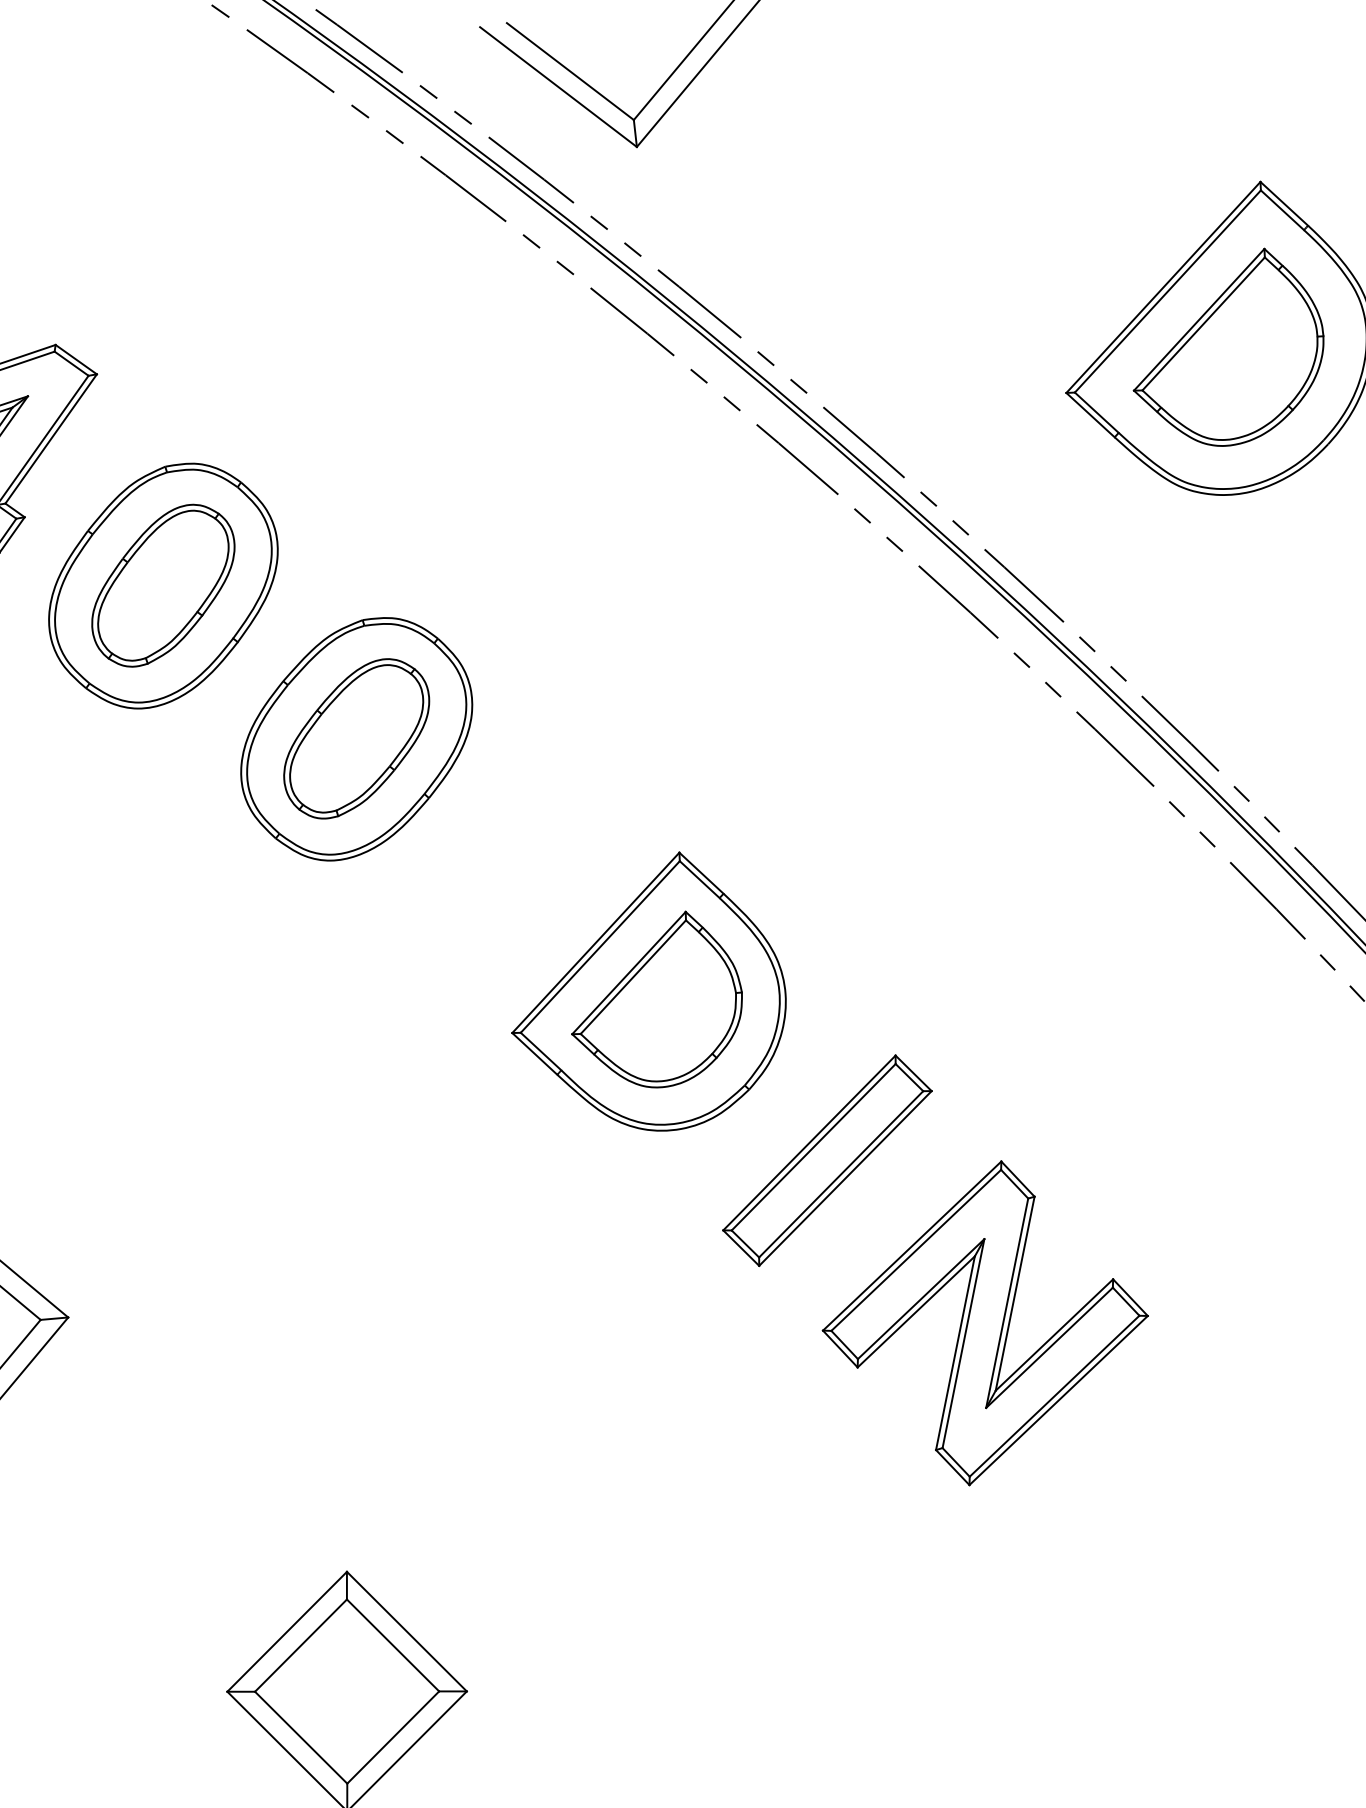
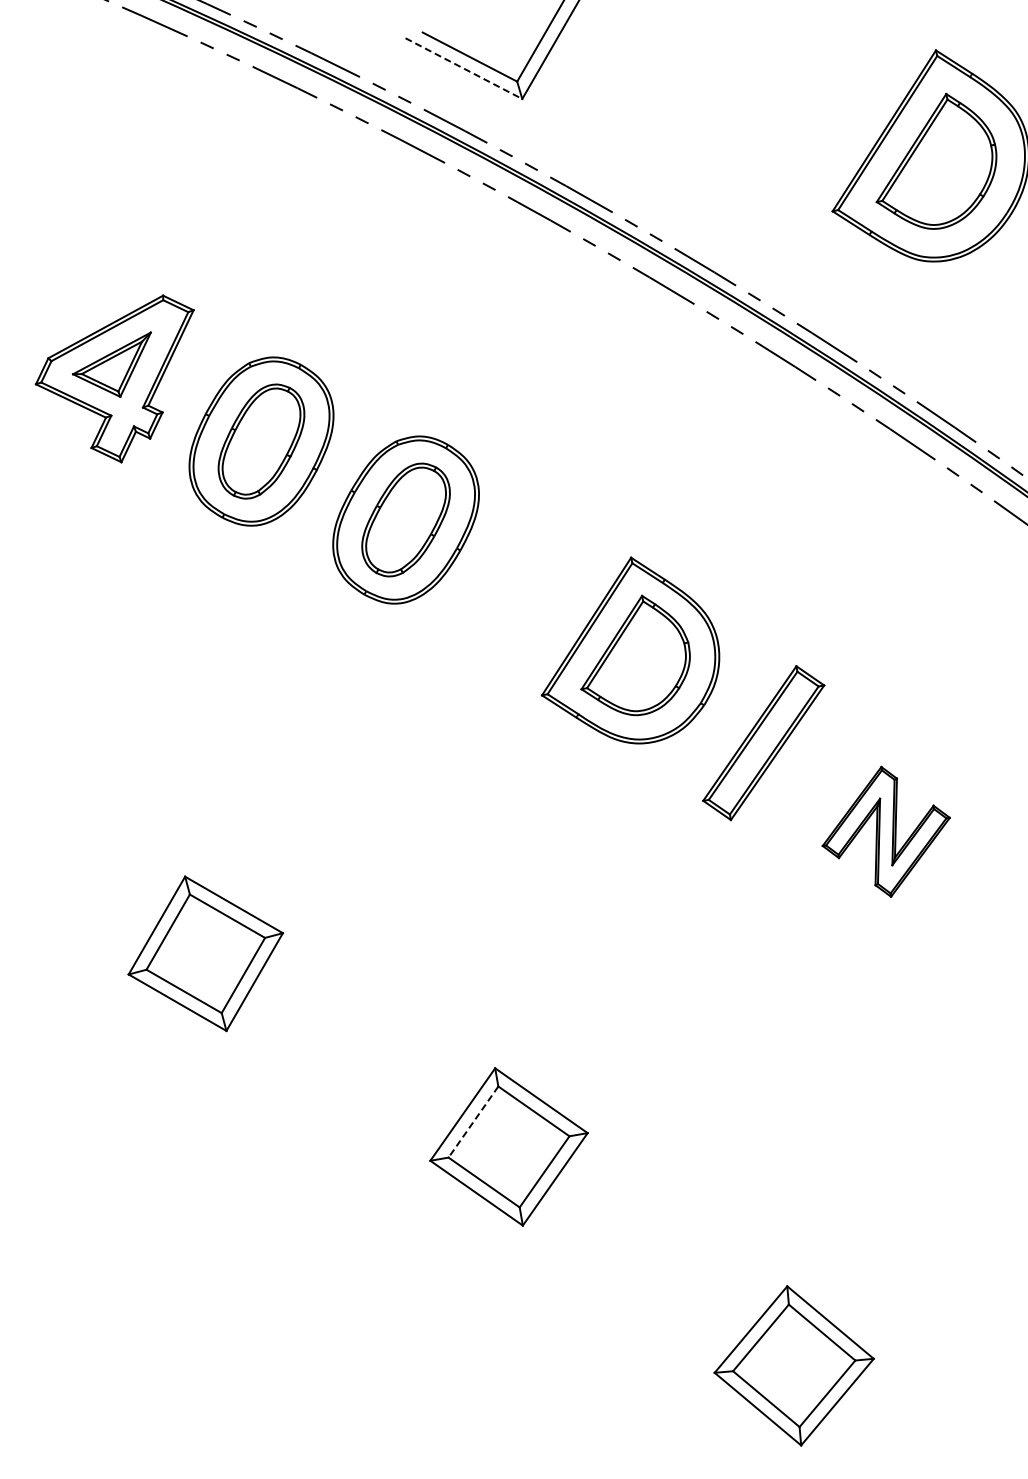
line: (557, 86) -> (463, 68), solid -> dashed
part: (986, 1322) -> (886, 831), size x0.6
line: (300, 1646) -> (473, 1122), solid -> dashed

